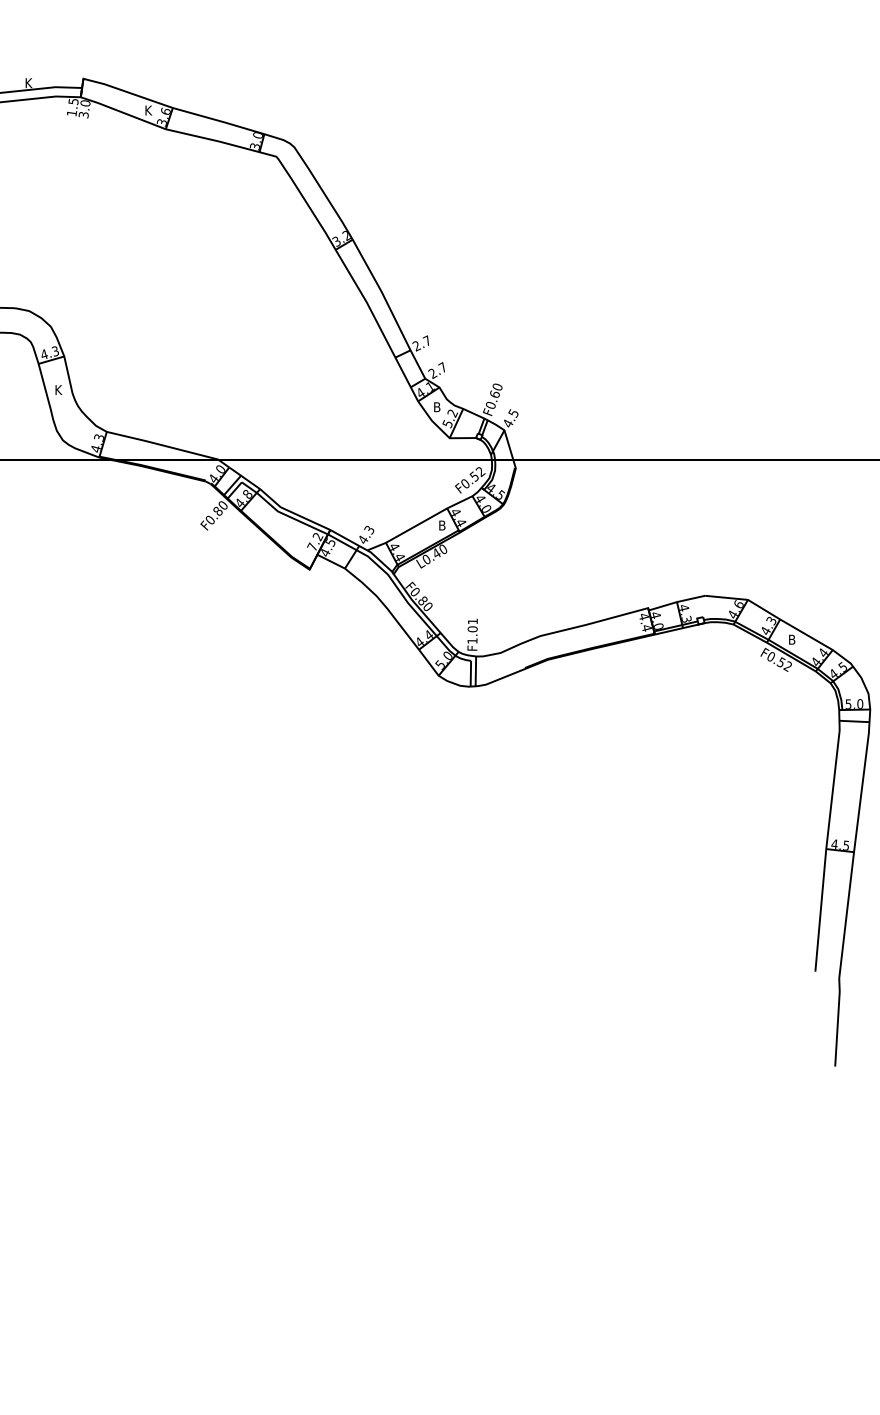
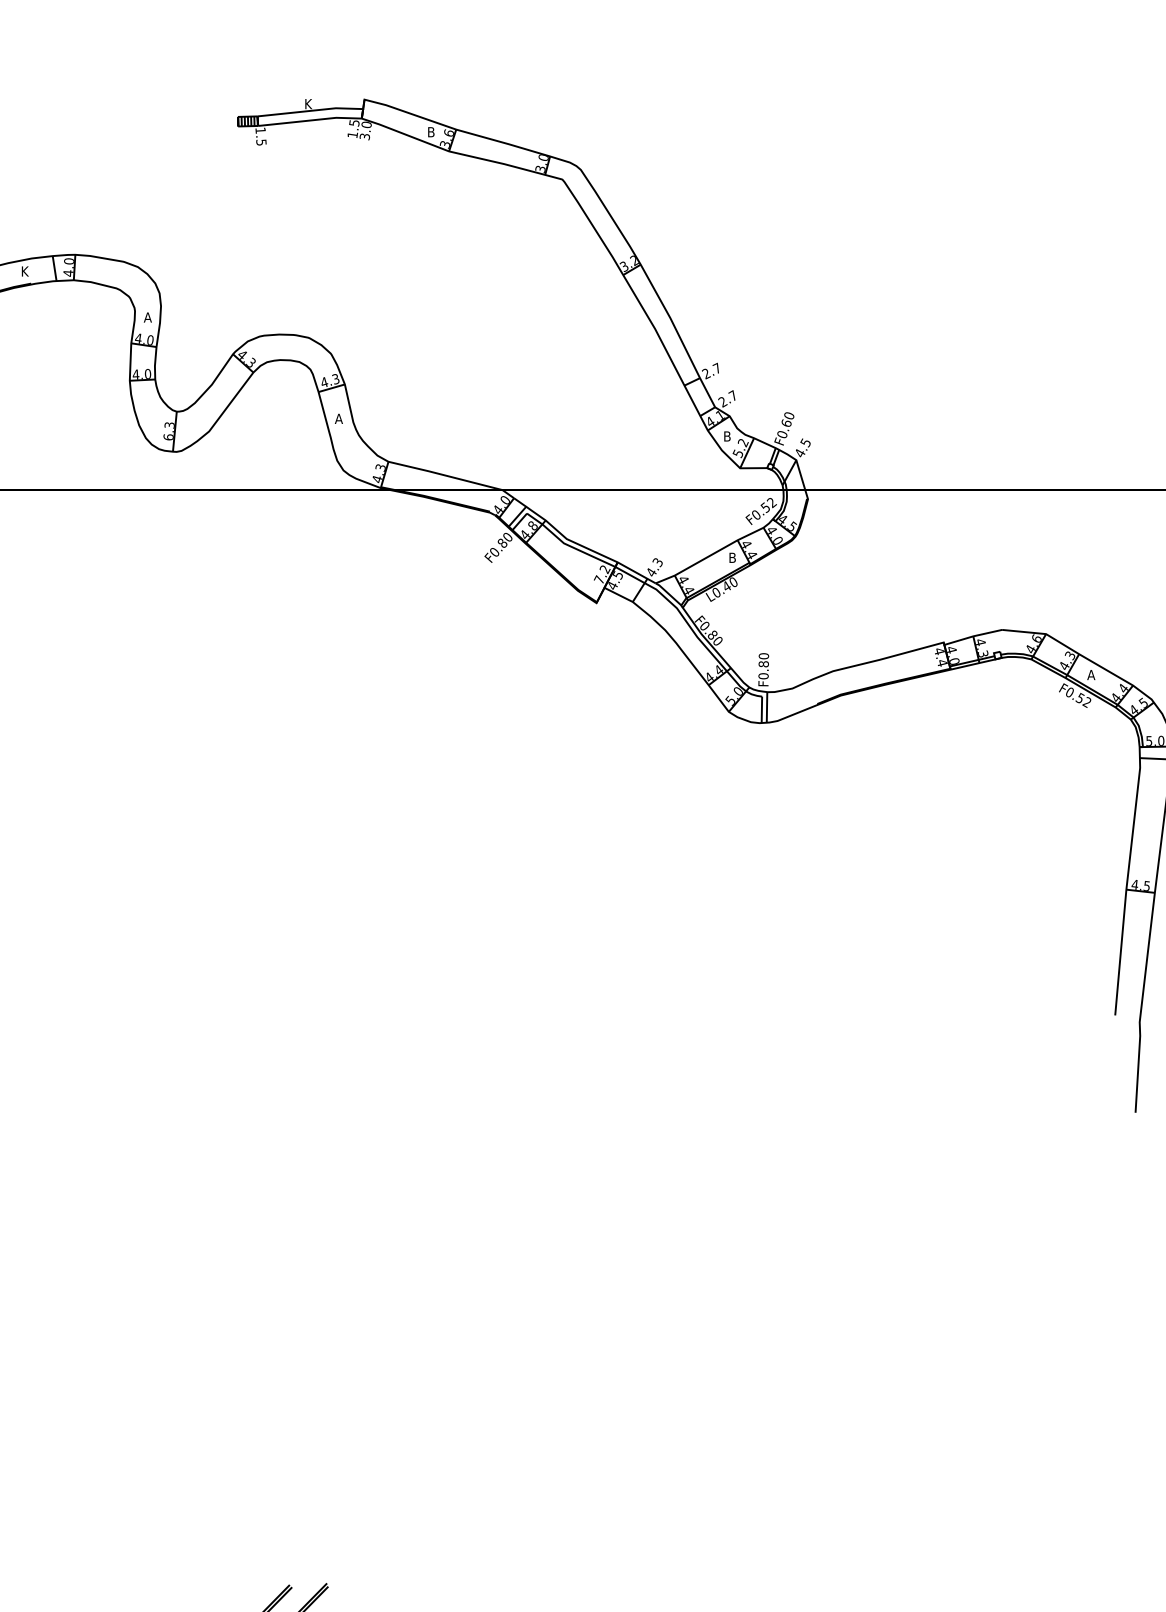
text: (148, 110) -> (431, 132), K -> B
text: (58, 389) -> (338, 418), K -> A
text: (472, 631) -> (763, 666), F1.01 -> F0.80
text: (792, 640) -> (1091, 675), B -> A

